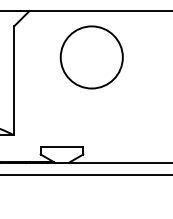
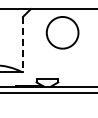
line: (15, 80) -> (23, 44), solid -> dashed

